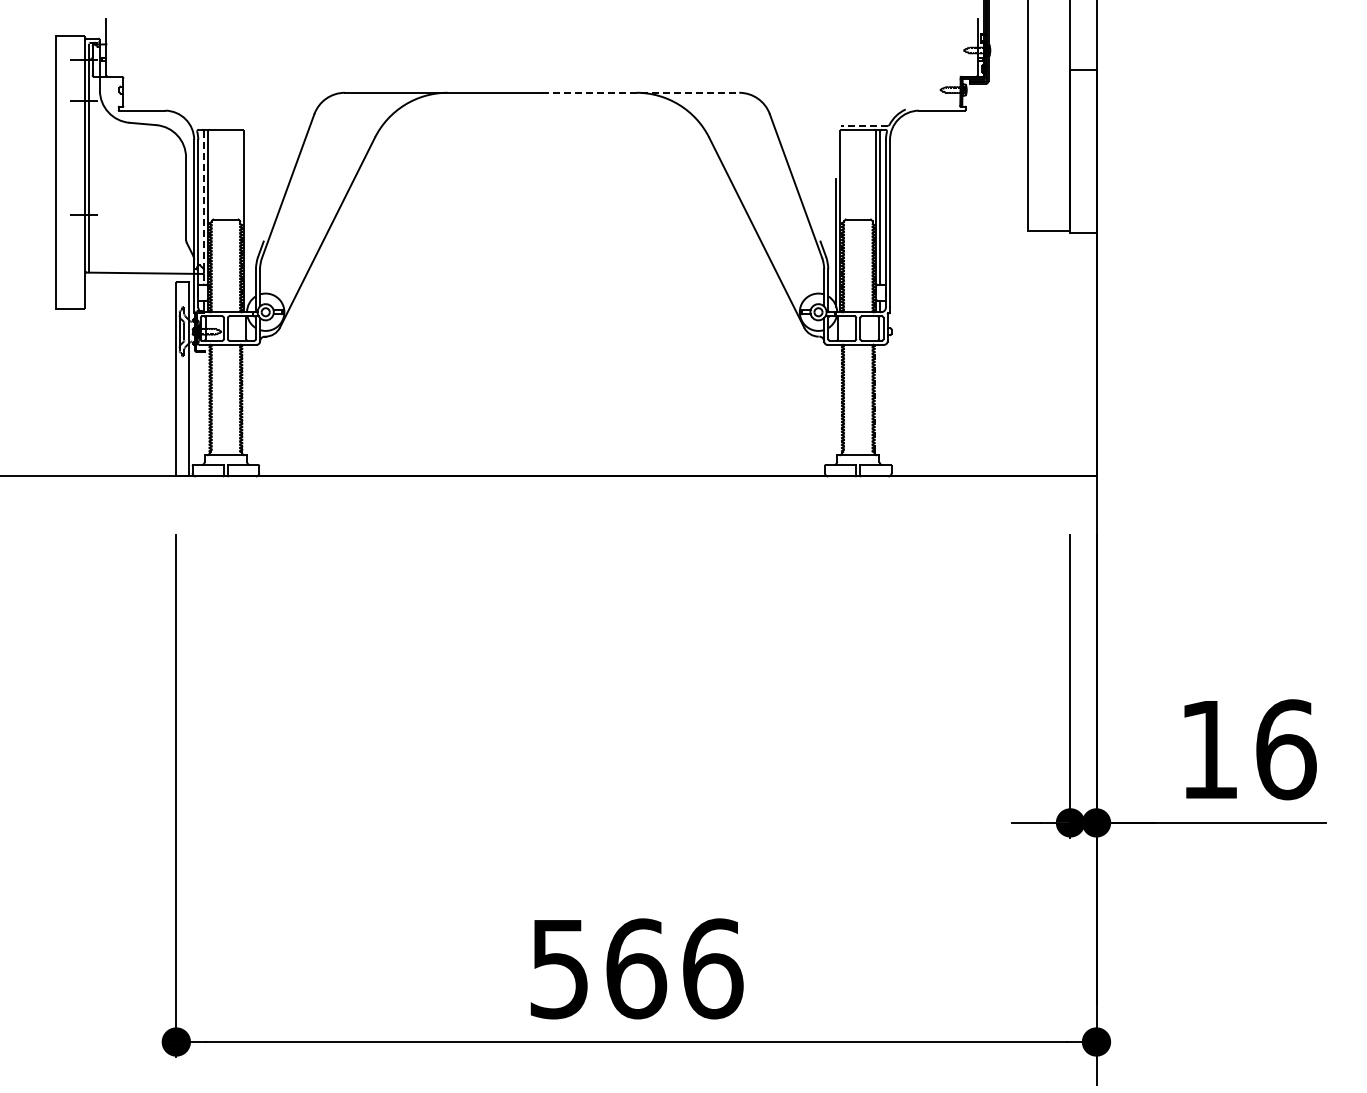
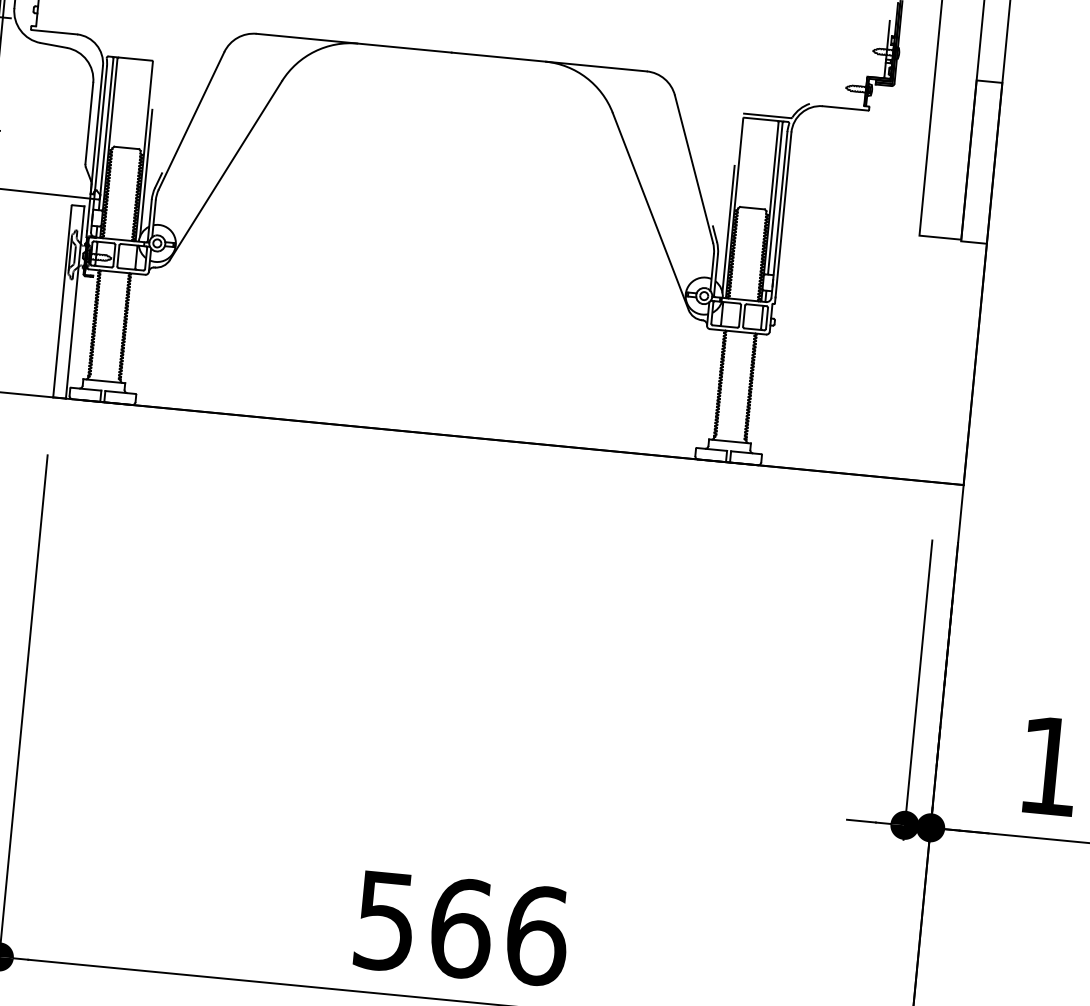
line: (640, 92) -> (549, 61), dashed -> solid
line: (864, 125) -> (767, 115), dashed -> solid
line: (203, 208) -> (105, 134), dashed -> solid
line: (247, 242) -> (145, 172), added

